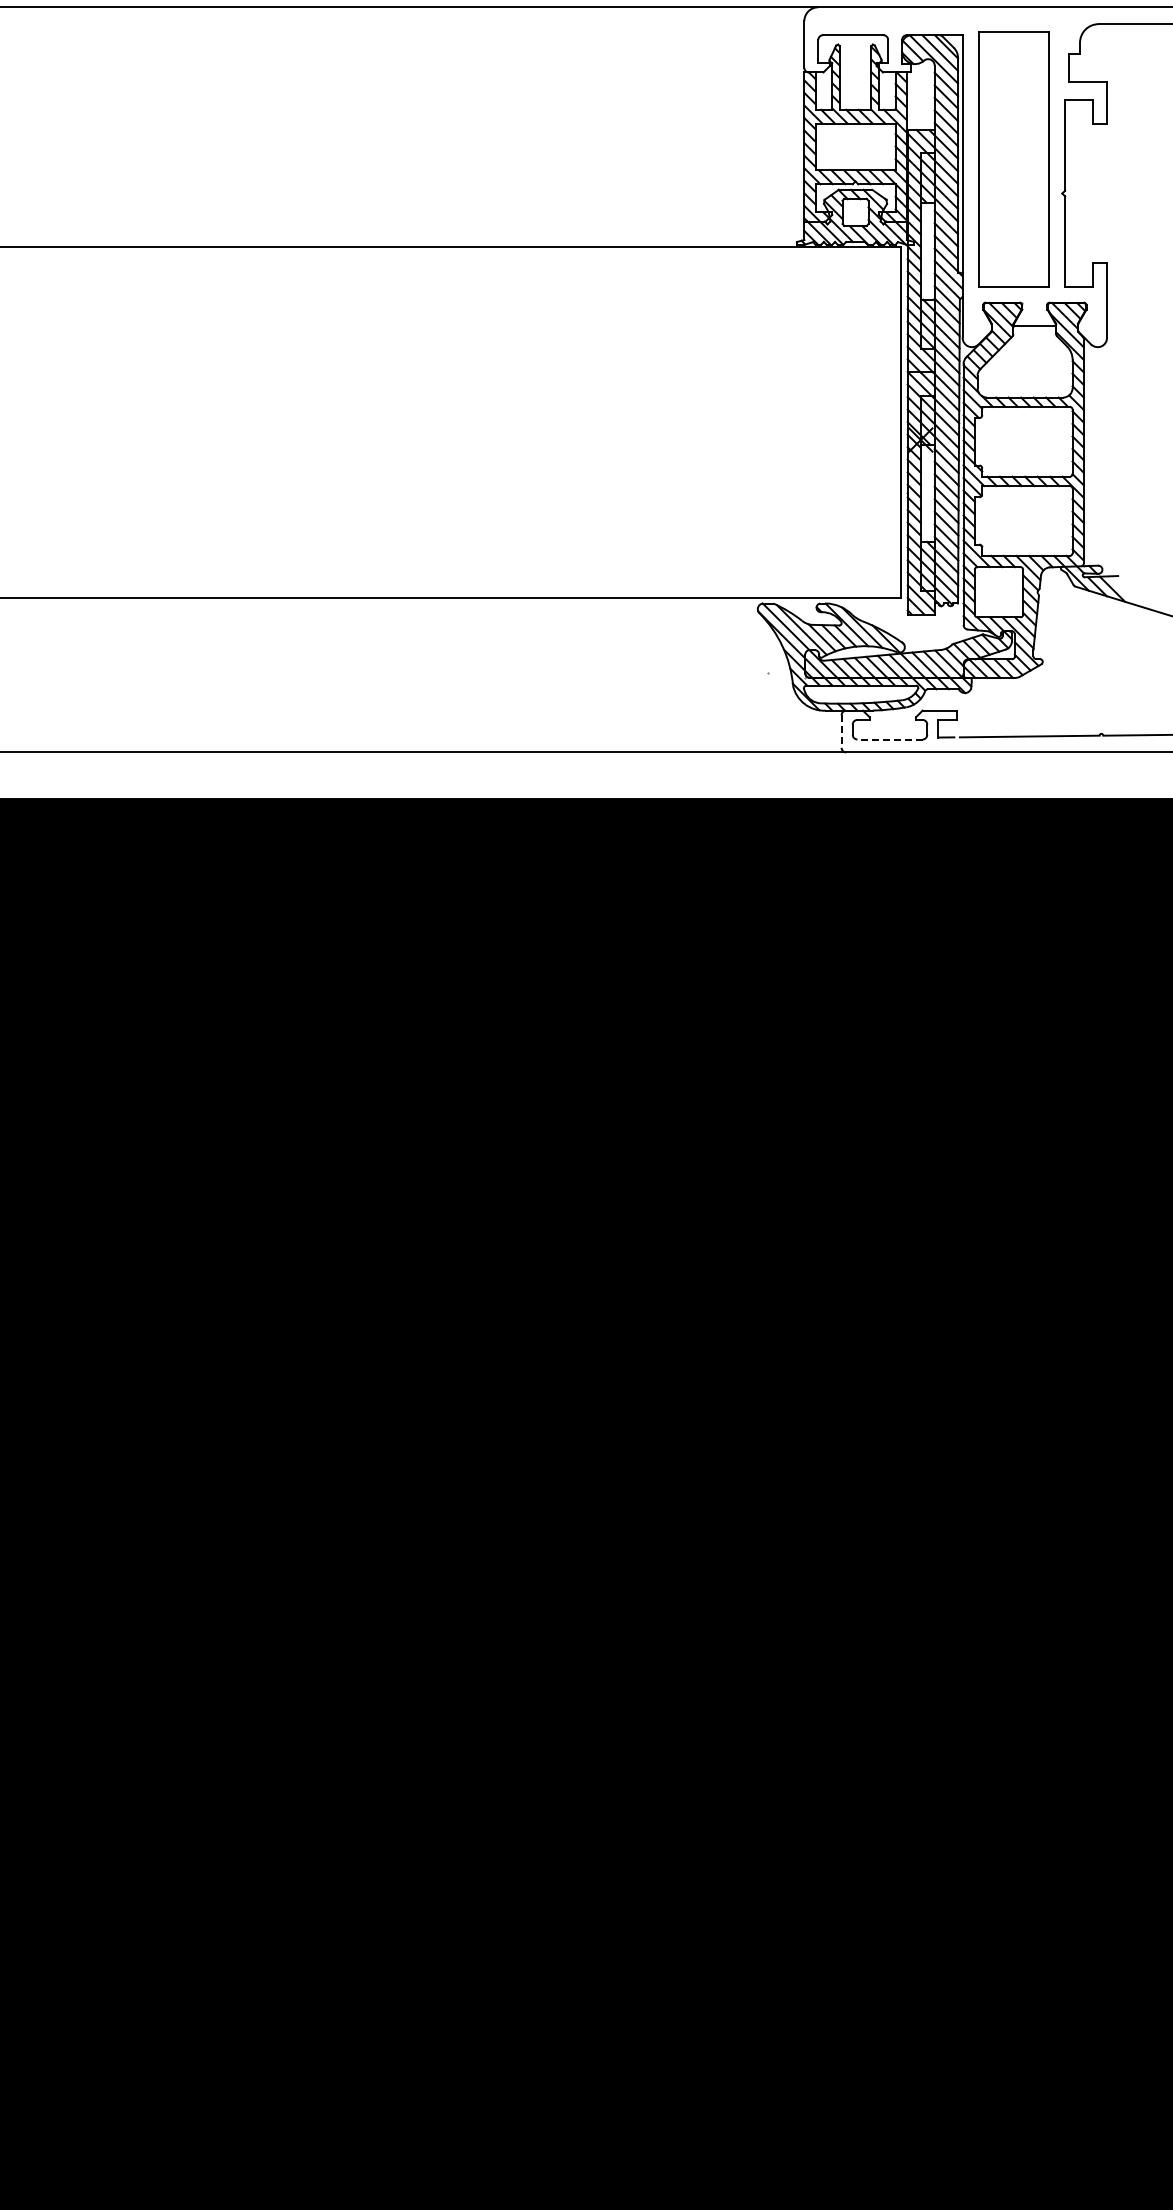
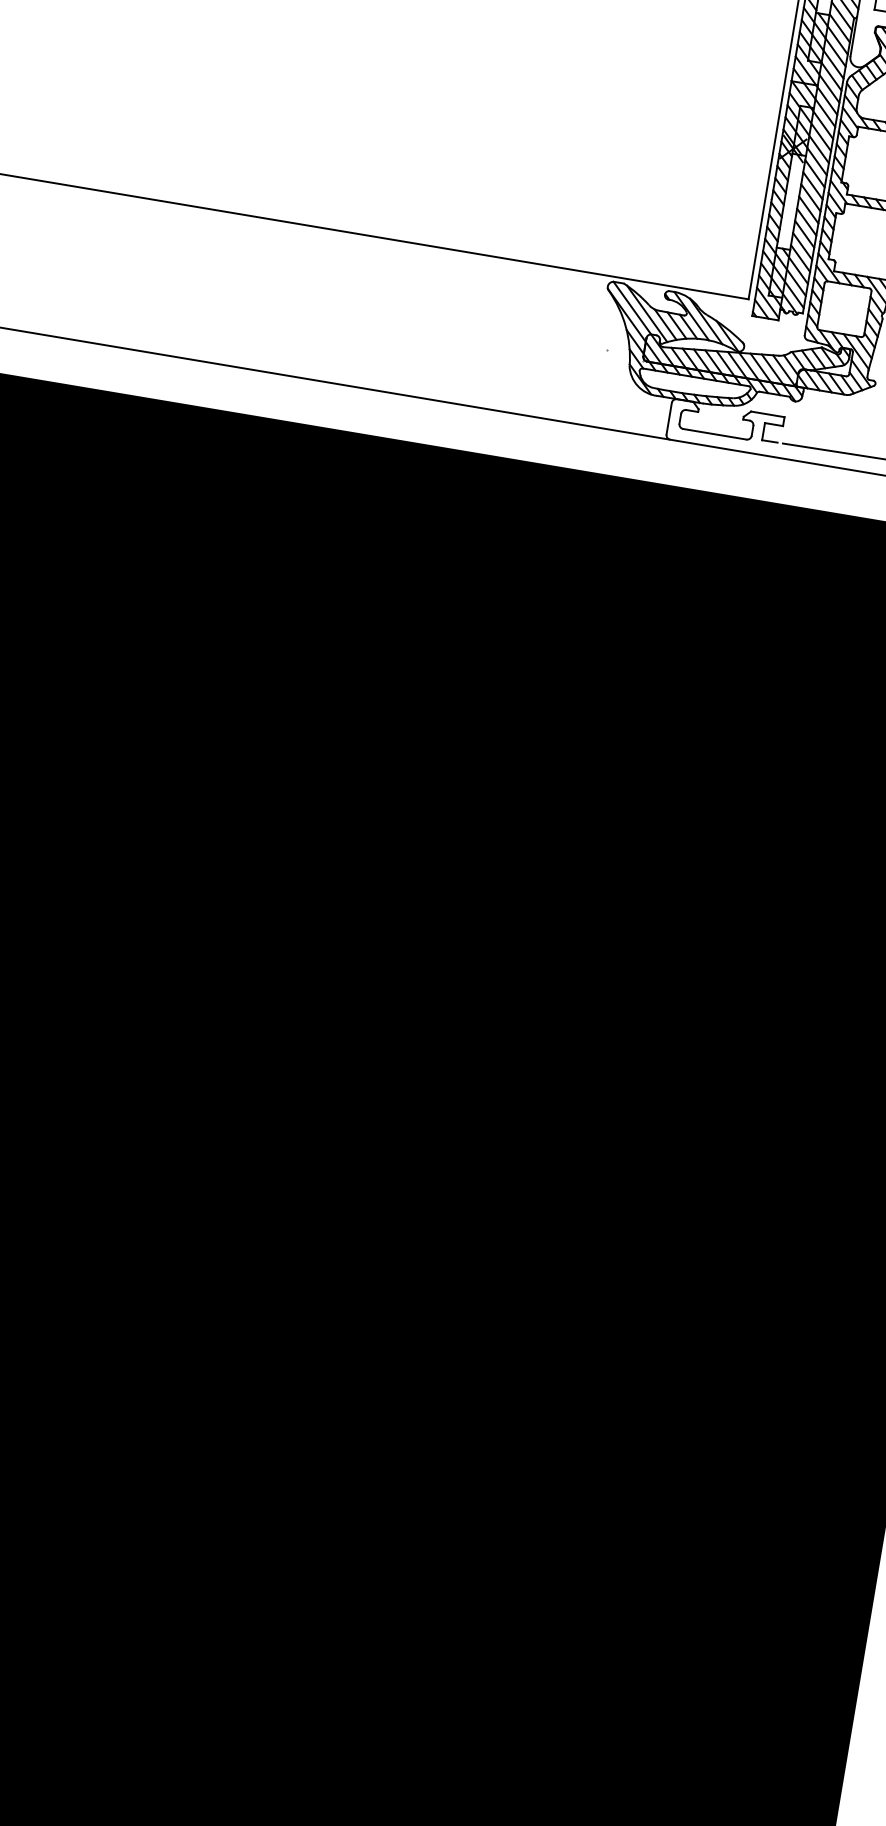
line: (841, 732) -> (668, 419), dashed -> solid
line: (890, 739) -> (715, 434), dashed -> solid

